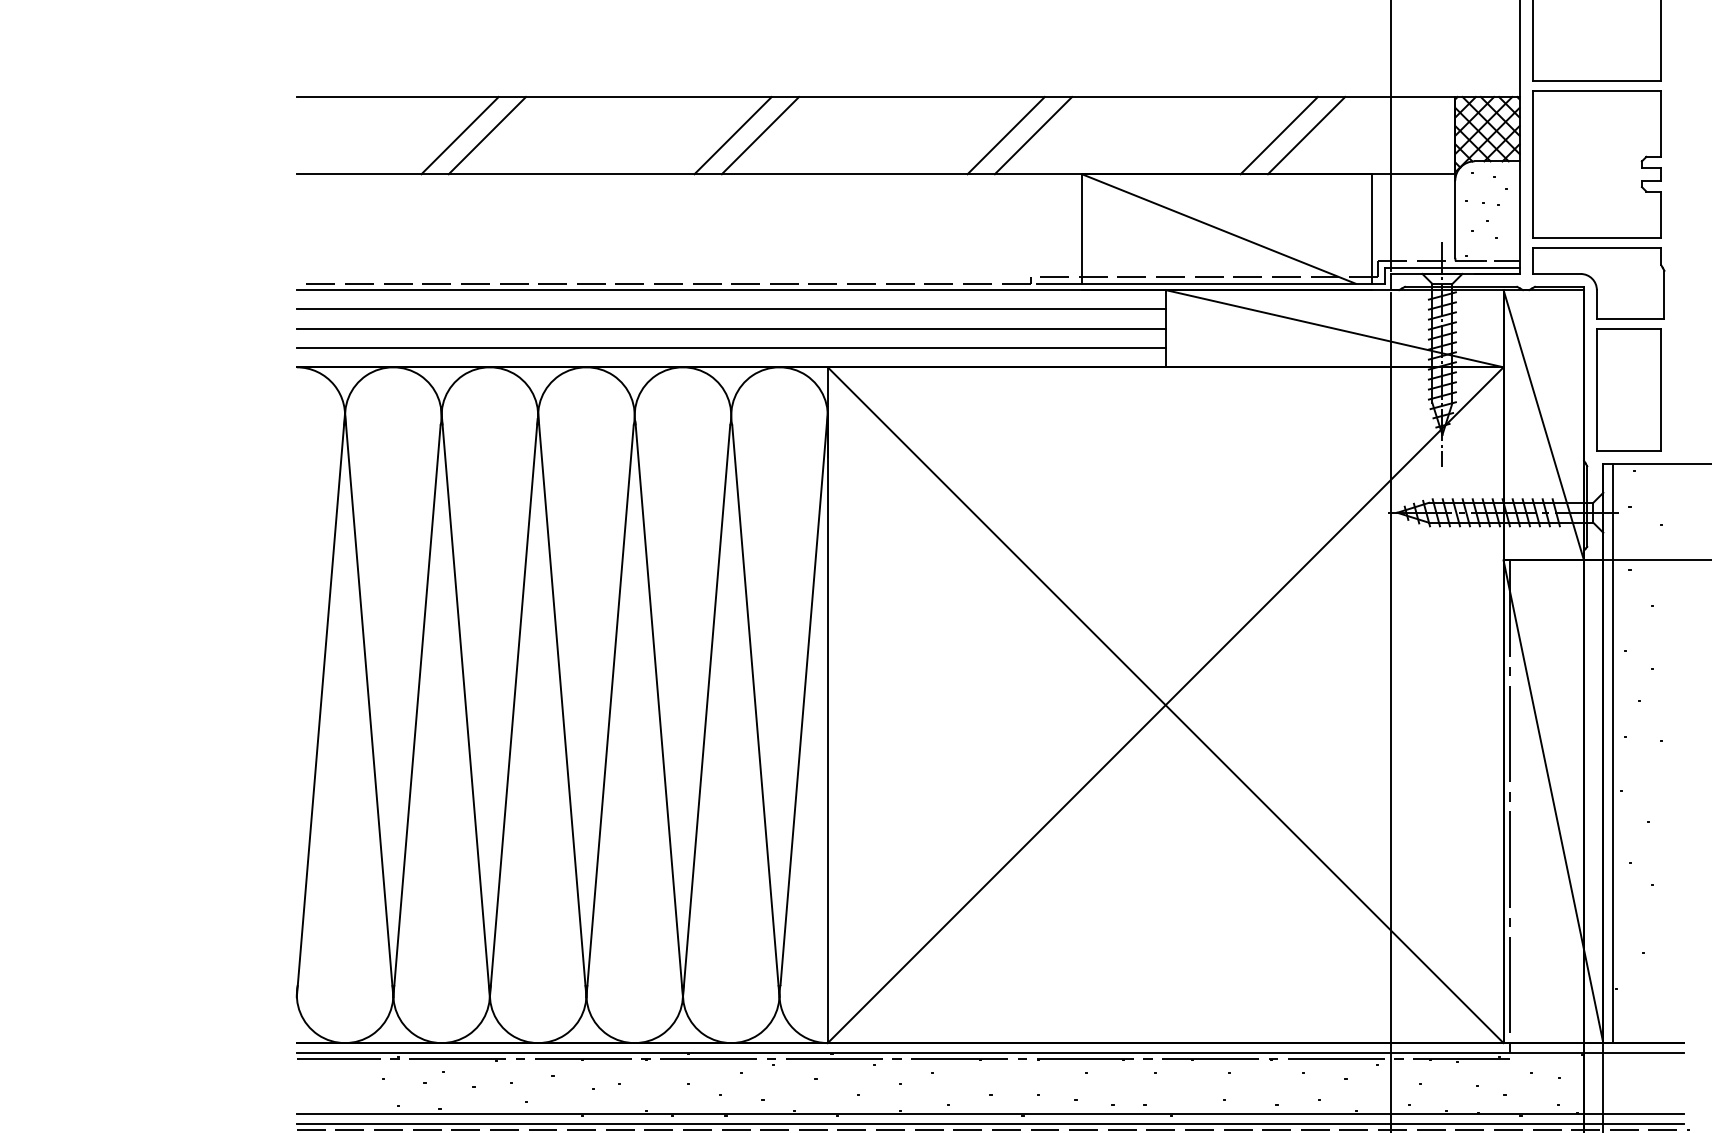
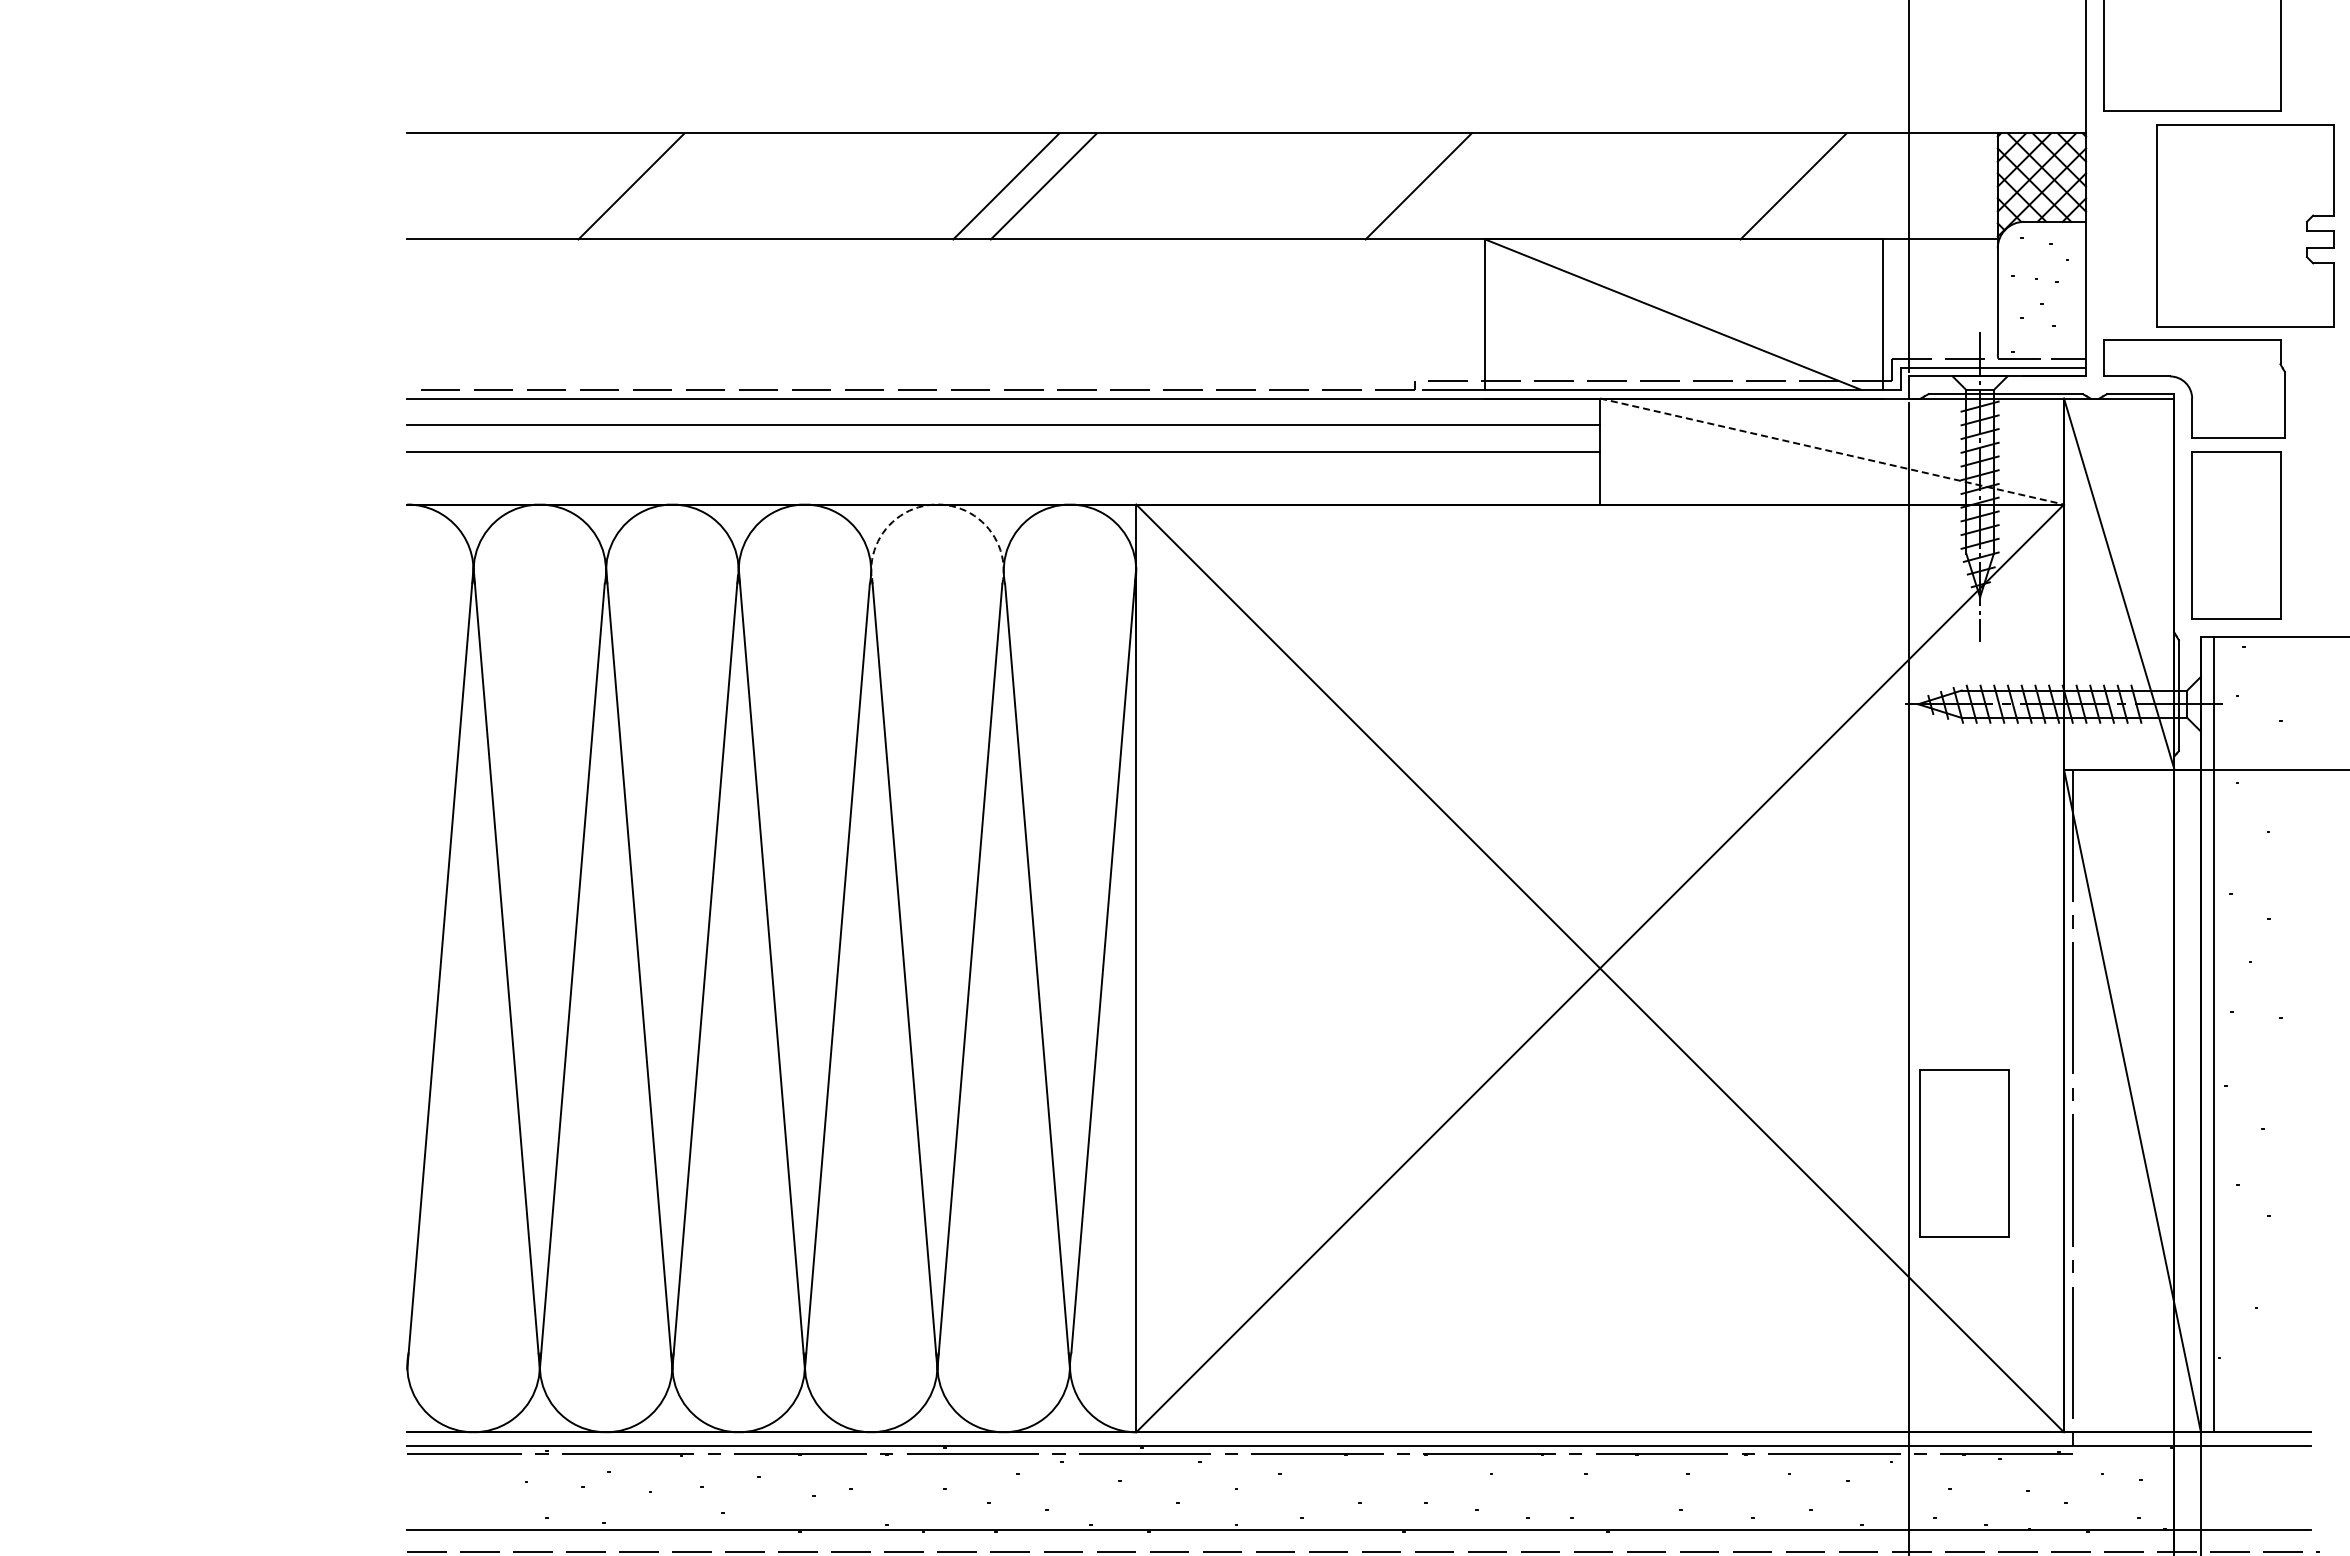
line: (487, 135) -> (668, 186), removed
line: (1006, 135) -> (1381, 186), removed
line: (1279, 135) -> (1756, 186), removed
part: (1597, 164) -> (2245, 225), moved
line: (1334, 328) -> (1832, 451), solid -> dashed
line: (731, 348) -> (1003, 478), removed
arc: (683, 367) -> (937, 504), solid -> dashed
part: (1431, 840) -> (1964, 1153), added
line: (990, 1123) -> (1359, 1542), removed

